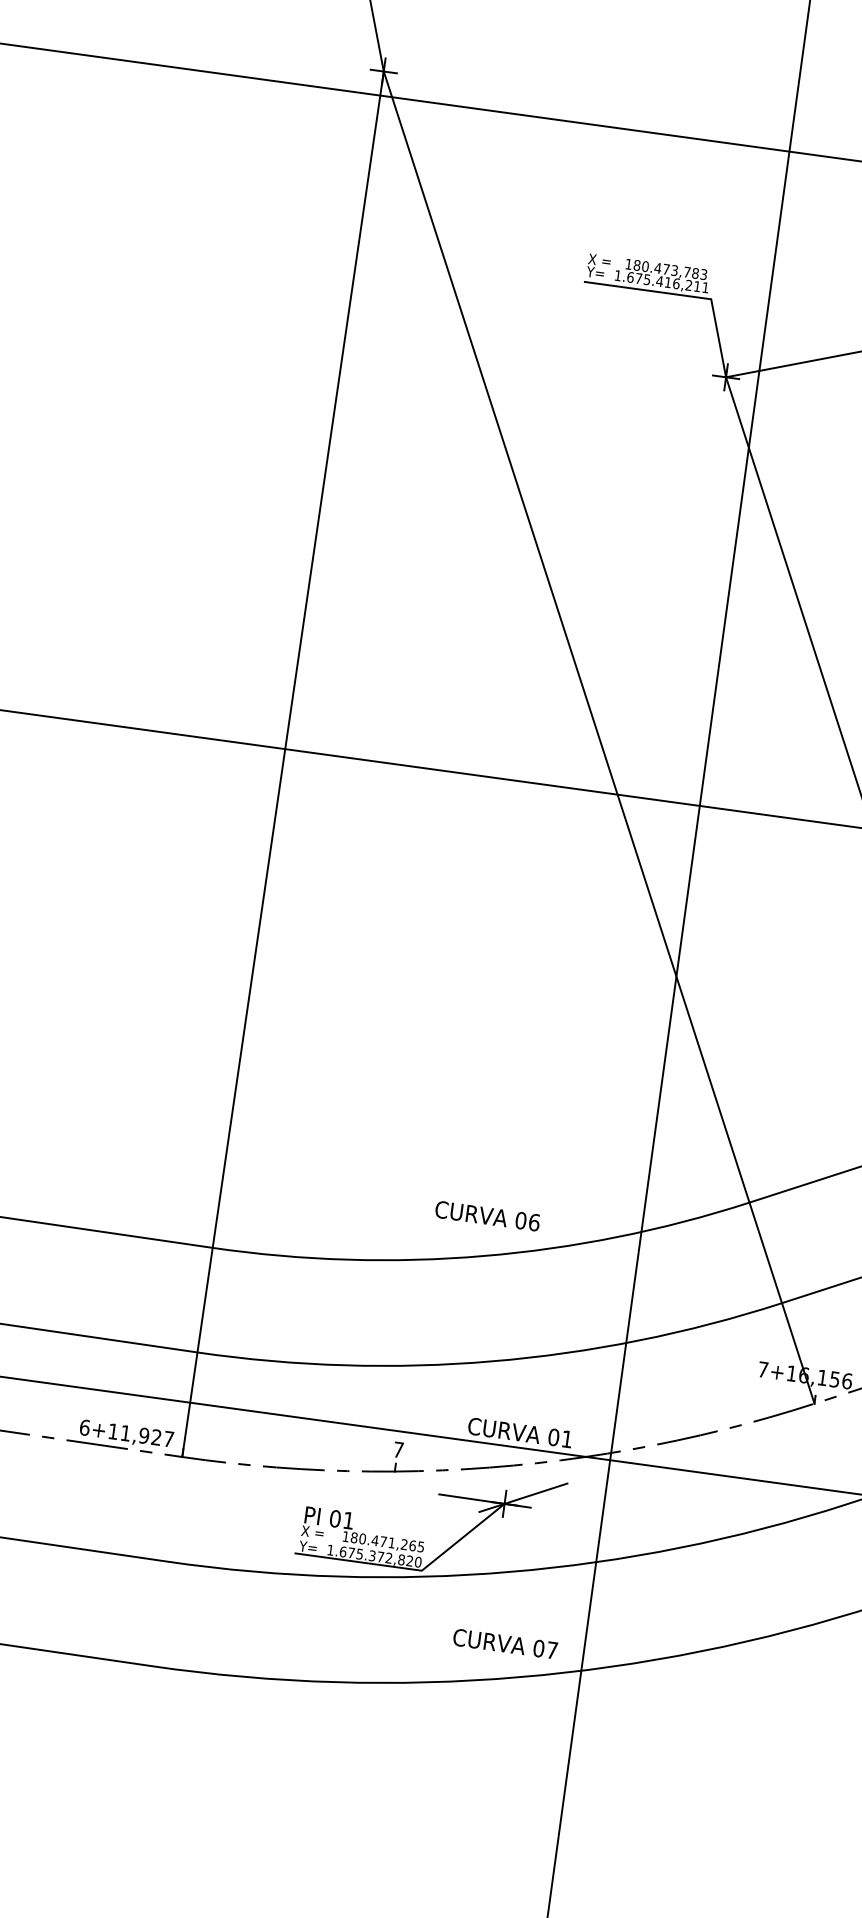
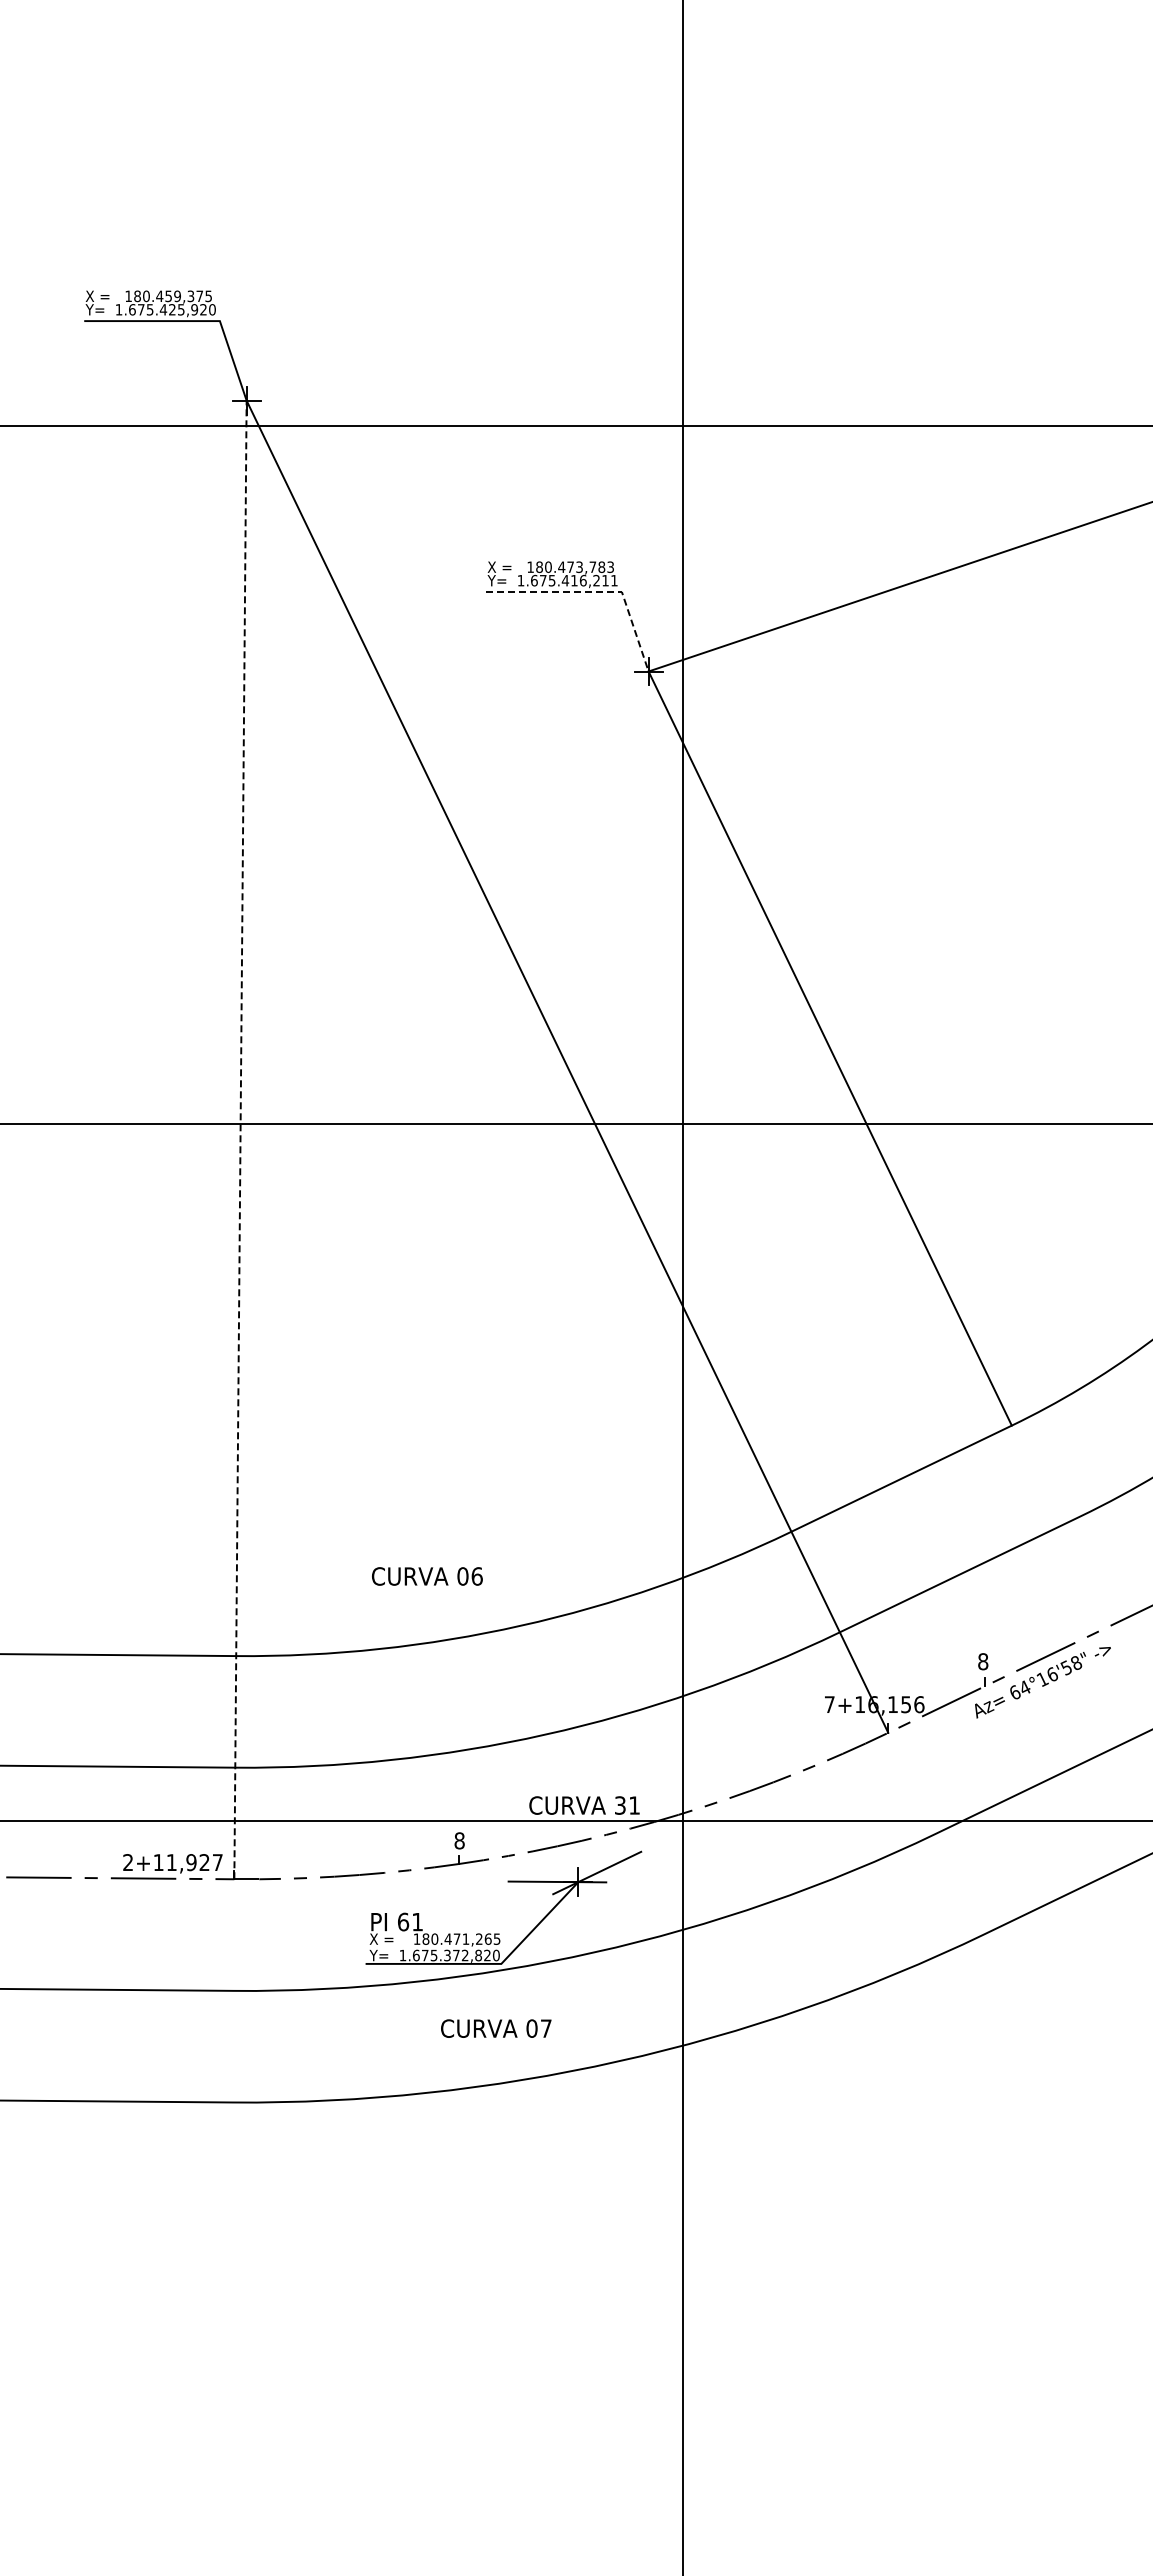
line: (687, 295) -> (596, 591), solid -> dashed
line: (283, 763) -> (240, 1139), solid -> dashed
text: (487, 1216) -> (427, 1576), moved
text: (85, 1427) -> (128, 1862), 6+11,927 -> 2+11,927
text: (553, 1437) -> (619, 1805), 01 -> 31
text: (398, 1449) -> (459, 1840), 7 -> 8
text: (335, 1518) -> (403, 1921), 01 -> 61
text: (505, 1643) -> (496, 2028), moved

